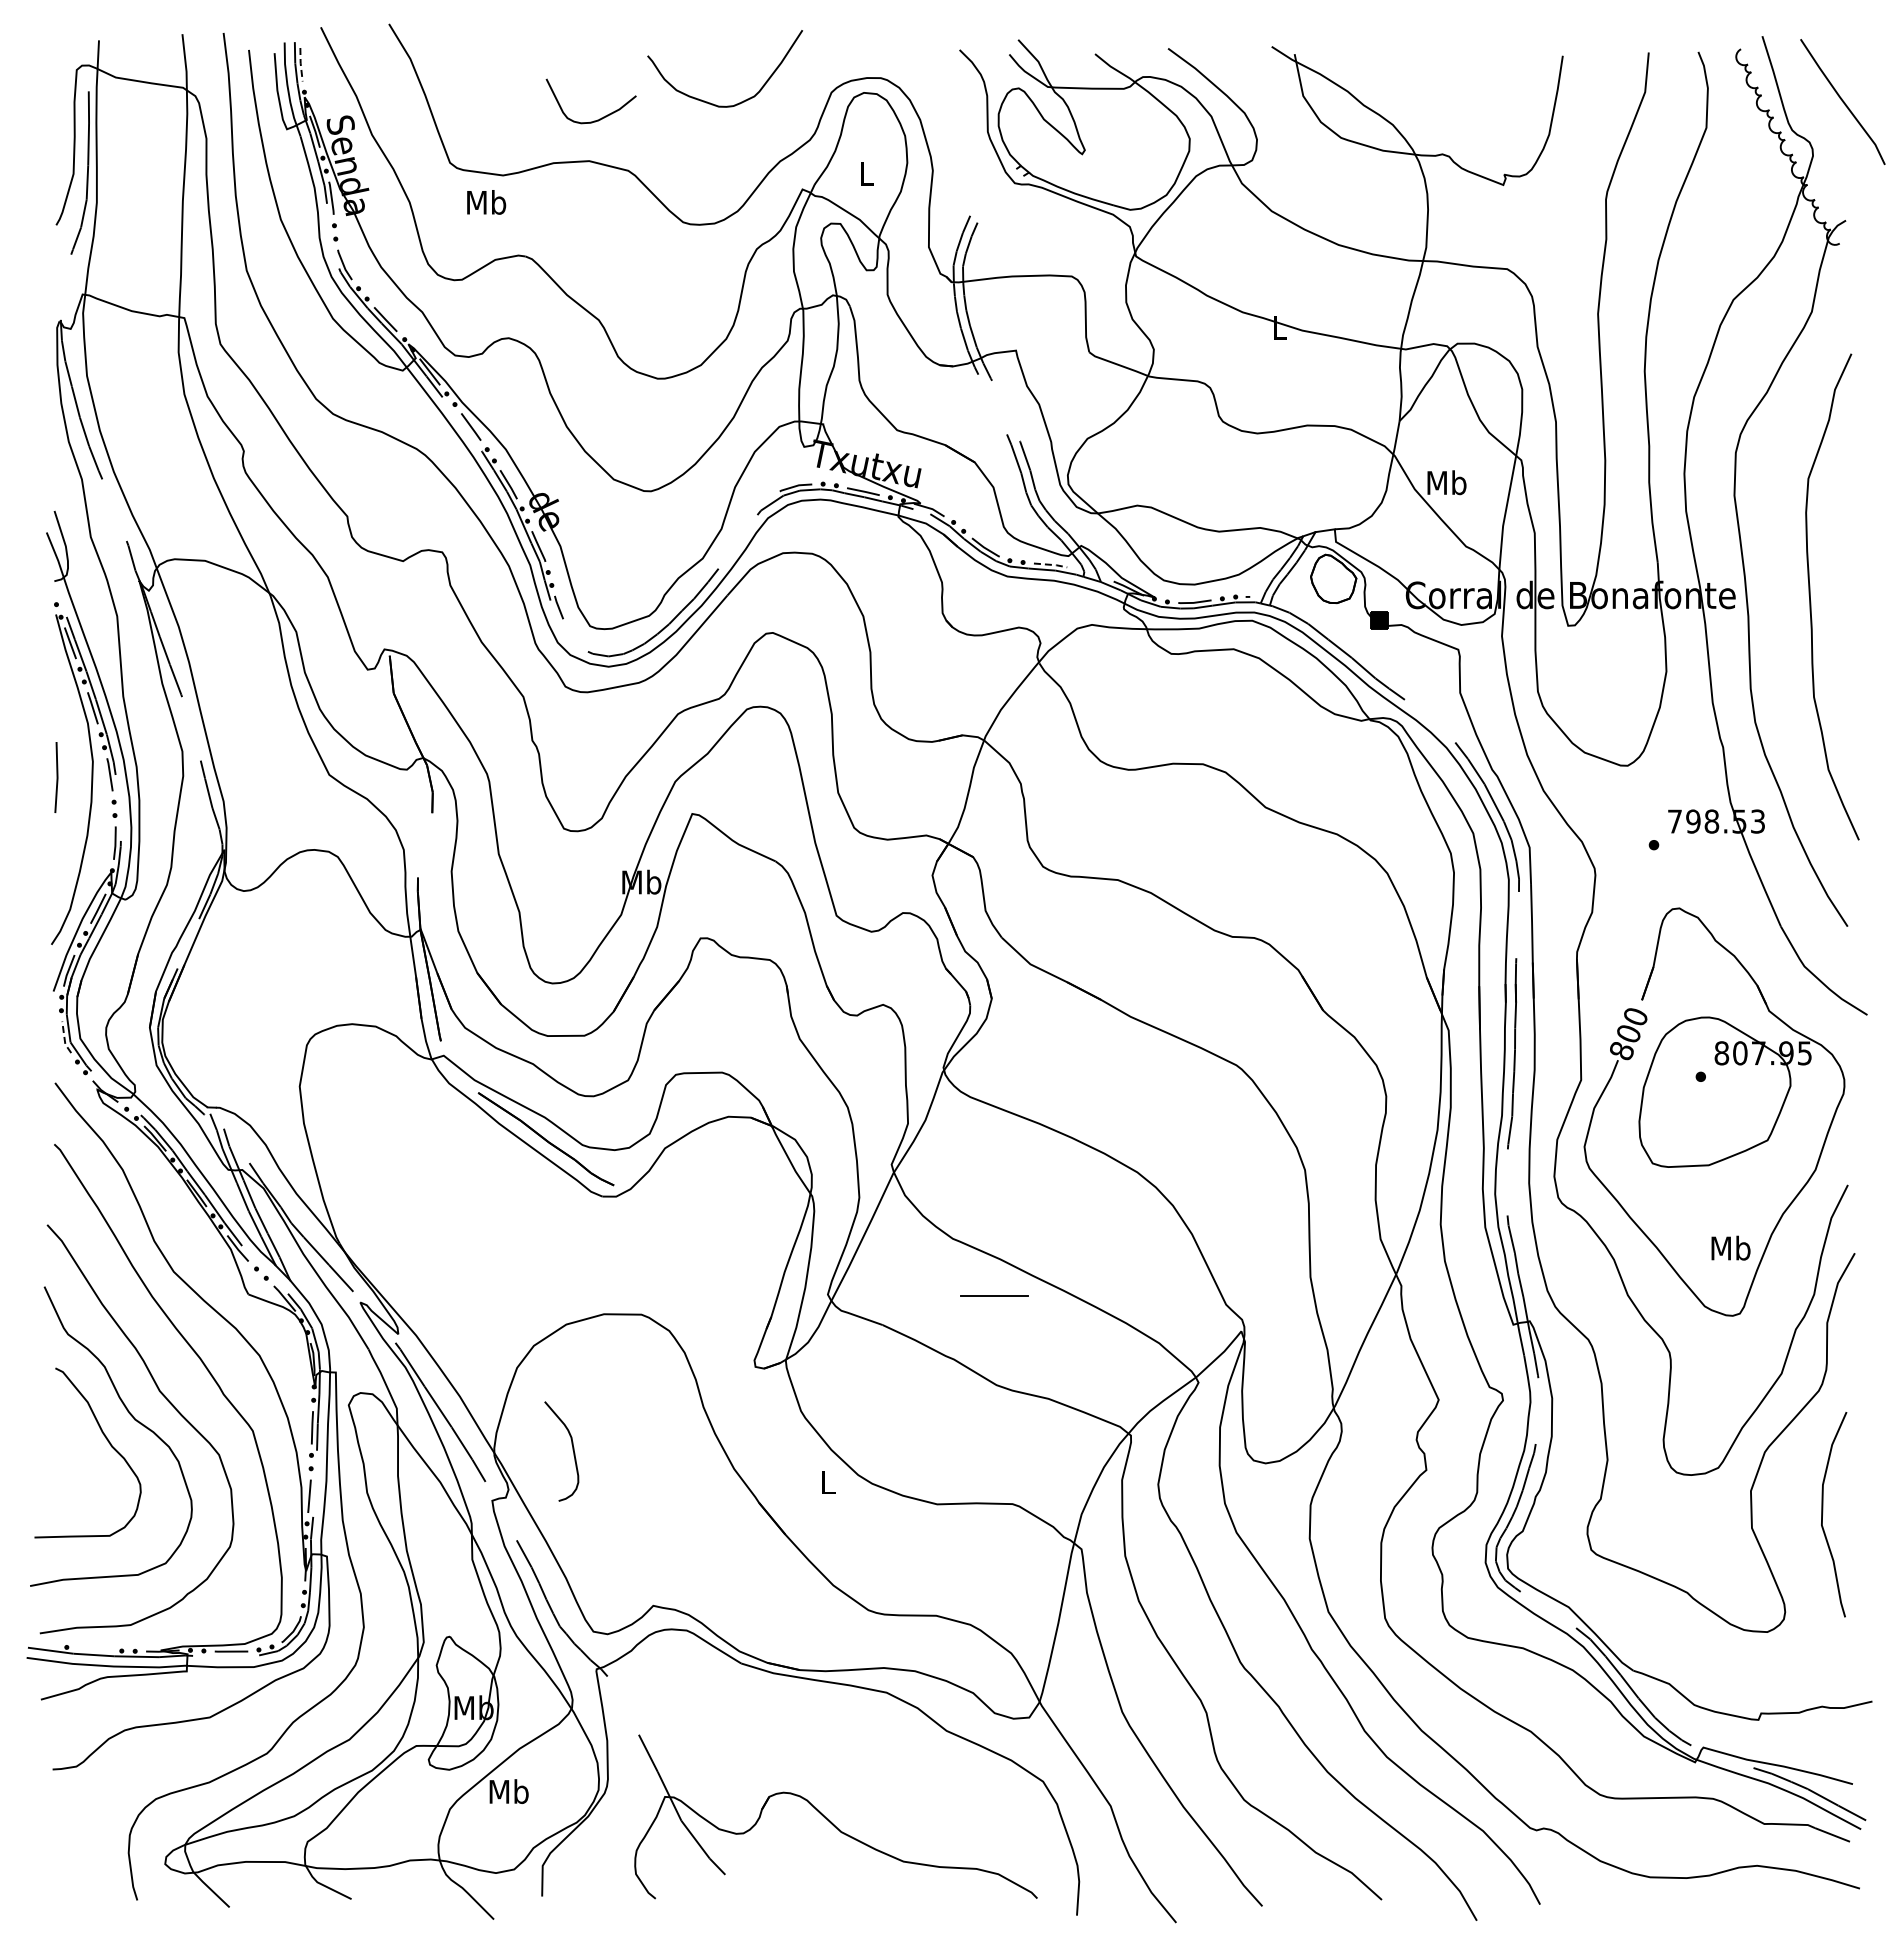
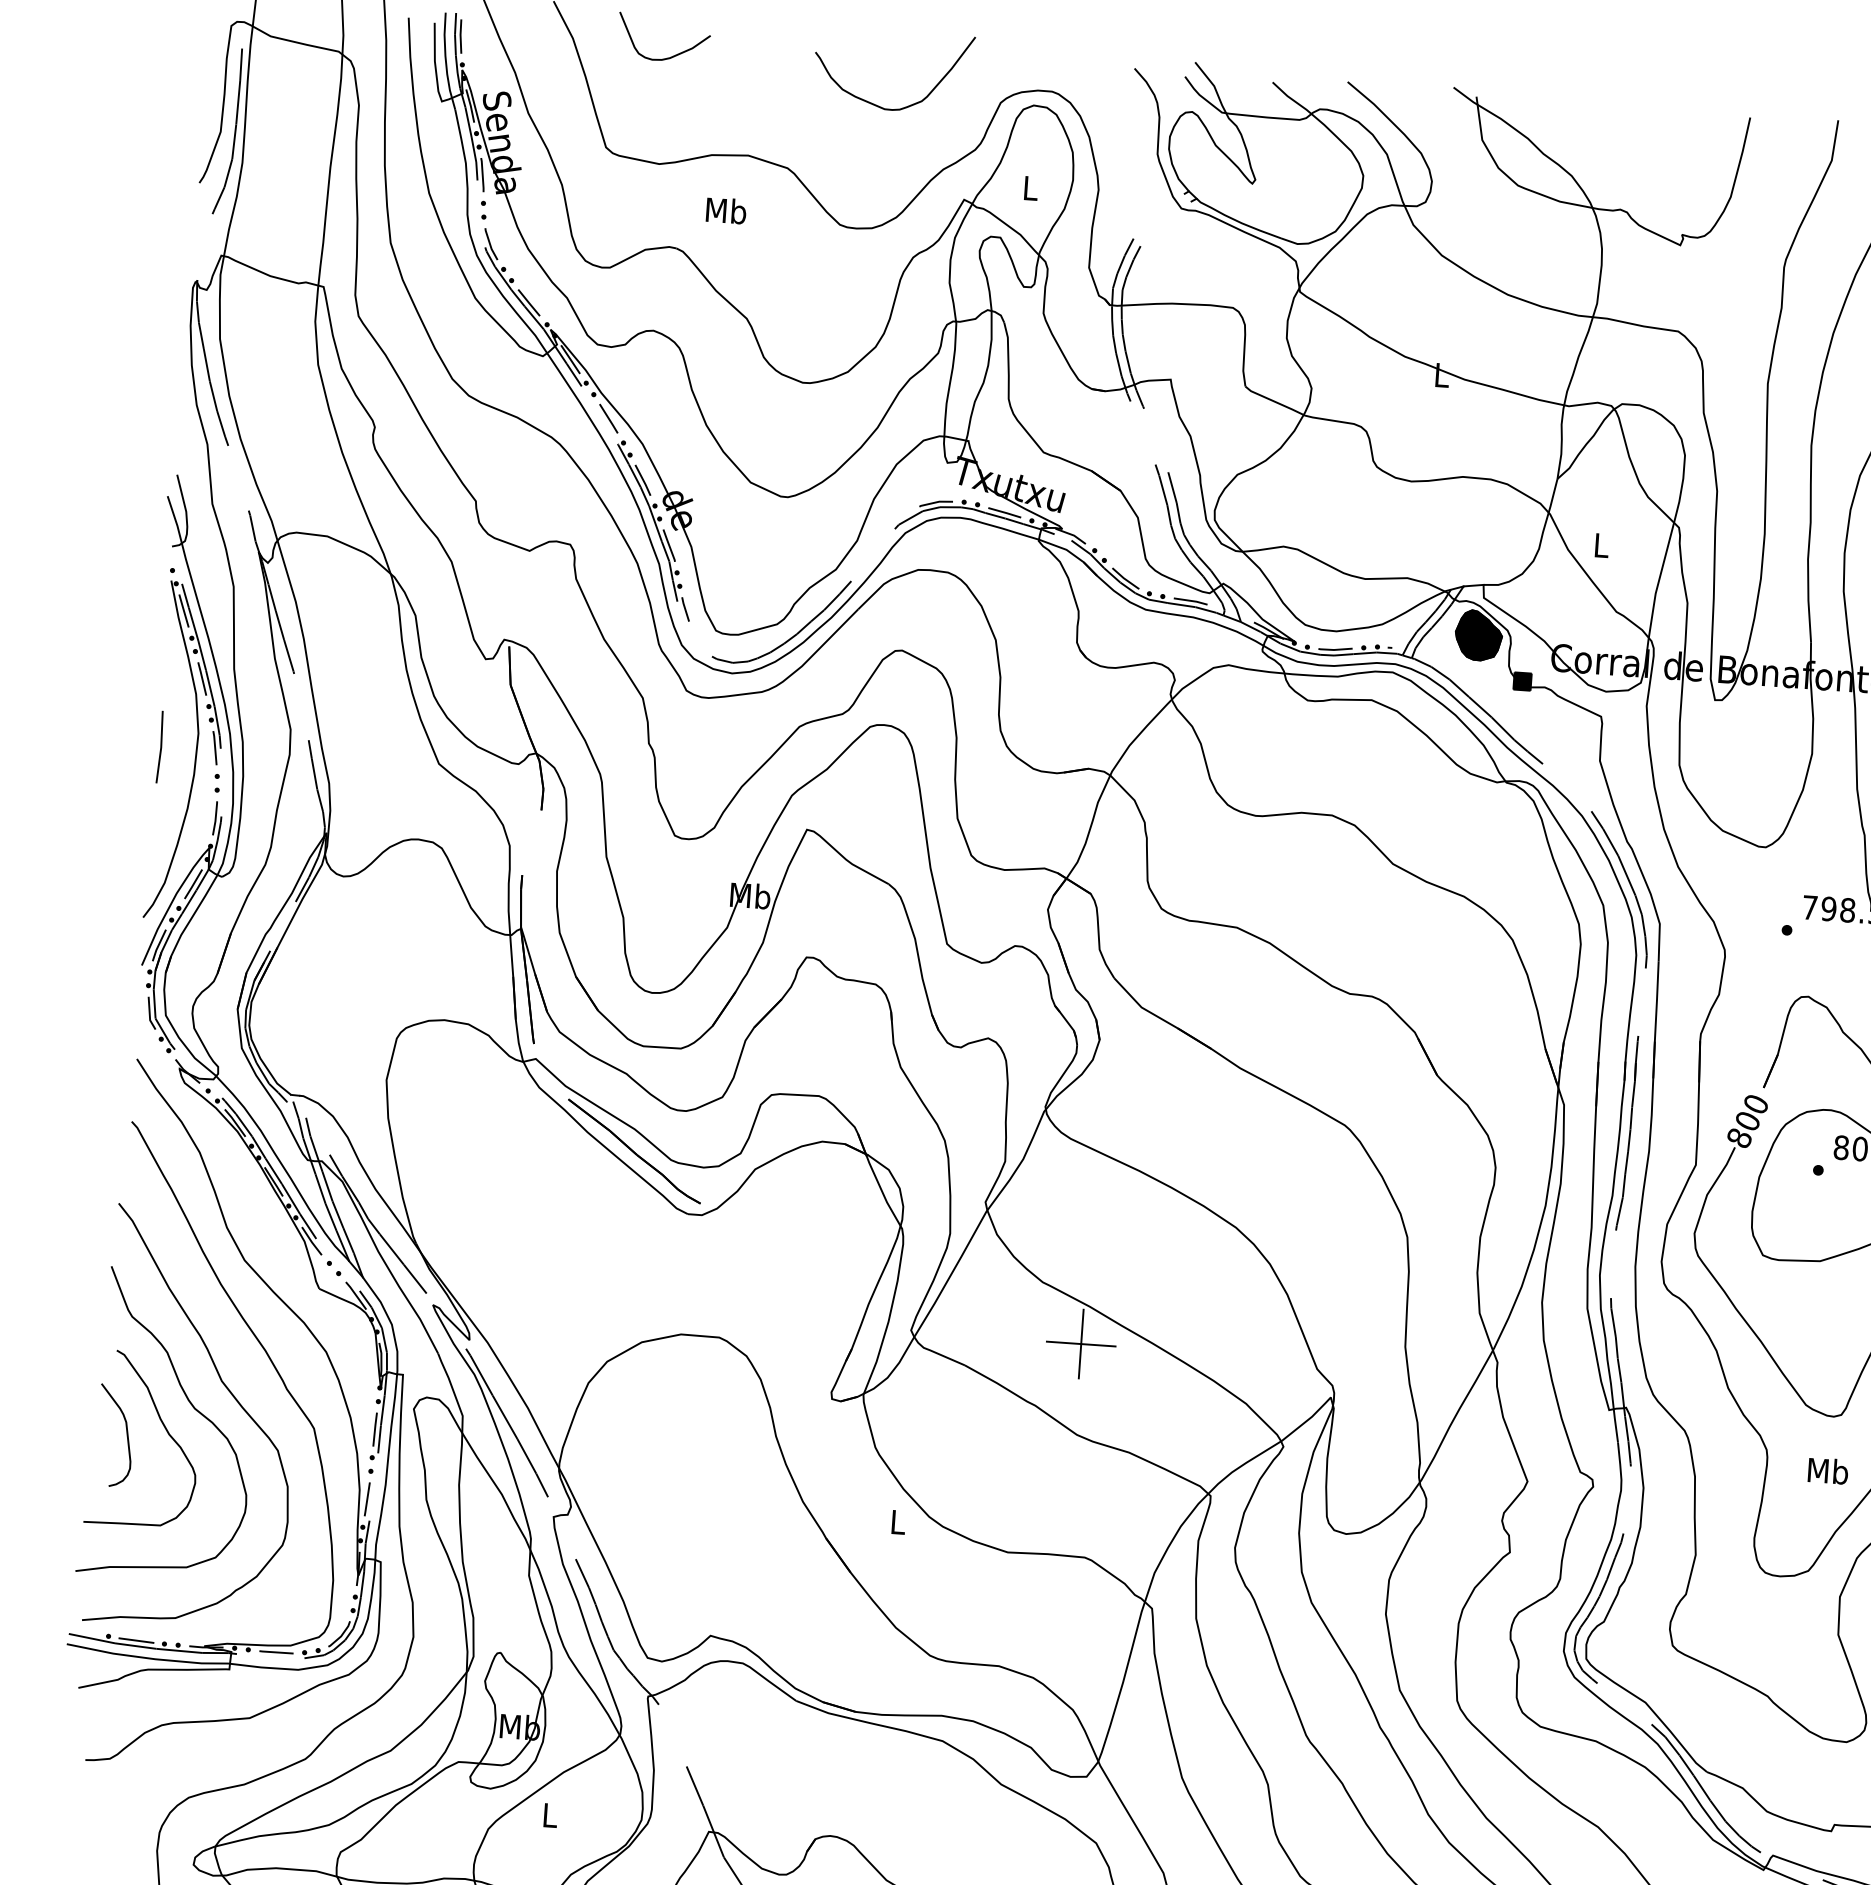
line: (300, 64) -> (460, 36), dashed -> solid
curve: (599, 118) -> (671, 56), moved
text: (486, 202) -> (726, 210), moved
text: (1446, 482) -> (1600, 545), Mb -> L
line: (1051, 564) -> (1191, 600), dashed -> solid
fill: (1333, 578) -> (1478, 635), added
line: (64, 1038) -> (149, 1014), dashed -> solid
text: (1730, 1247) -> (1827, 1470), moved
line: (994, 1295) -> (1081, 1343), added
curve: (572, 1450) -> (126, 1435), moved
line: (93, 1649) -> (135, 1640), added
text: (508, 1791) -> (549, 1815), Mb -> L

